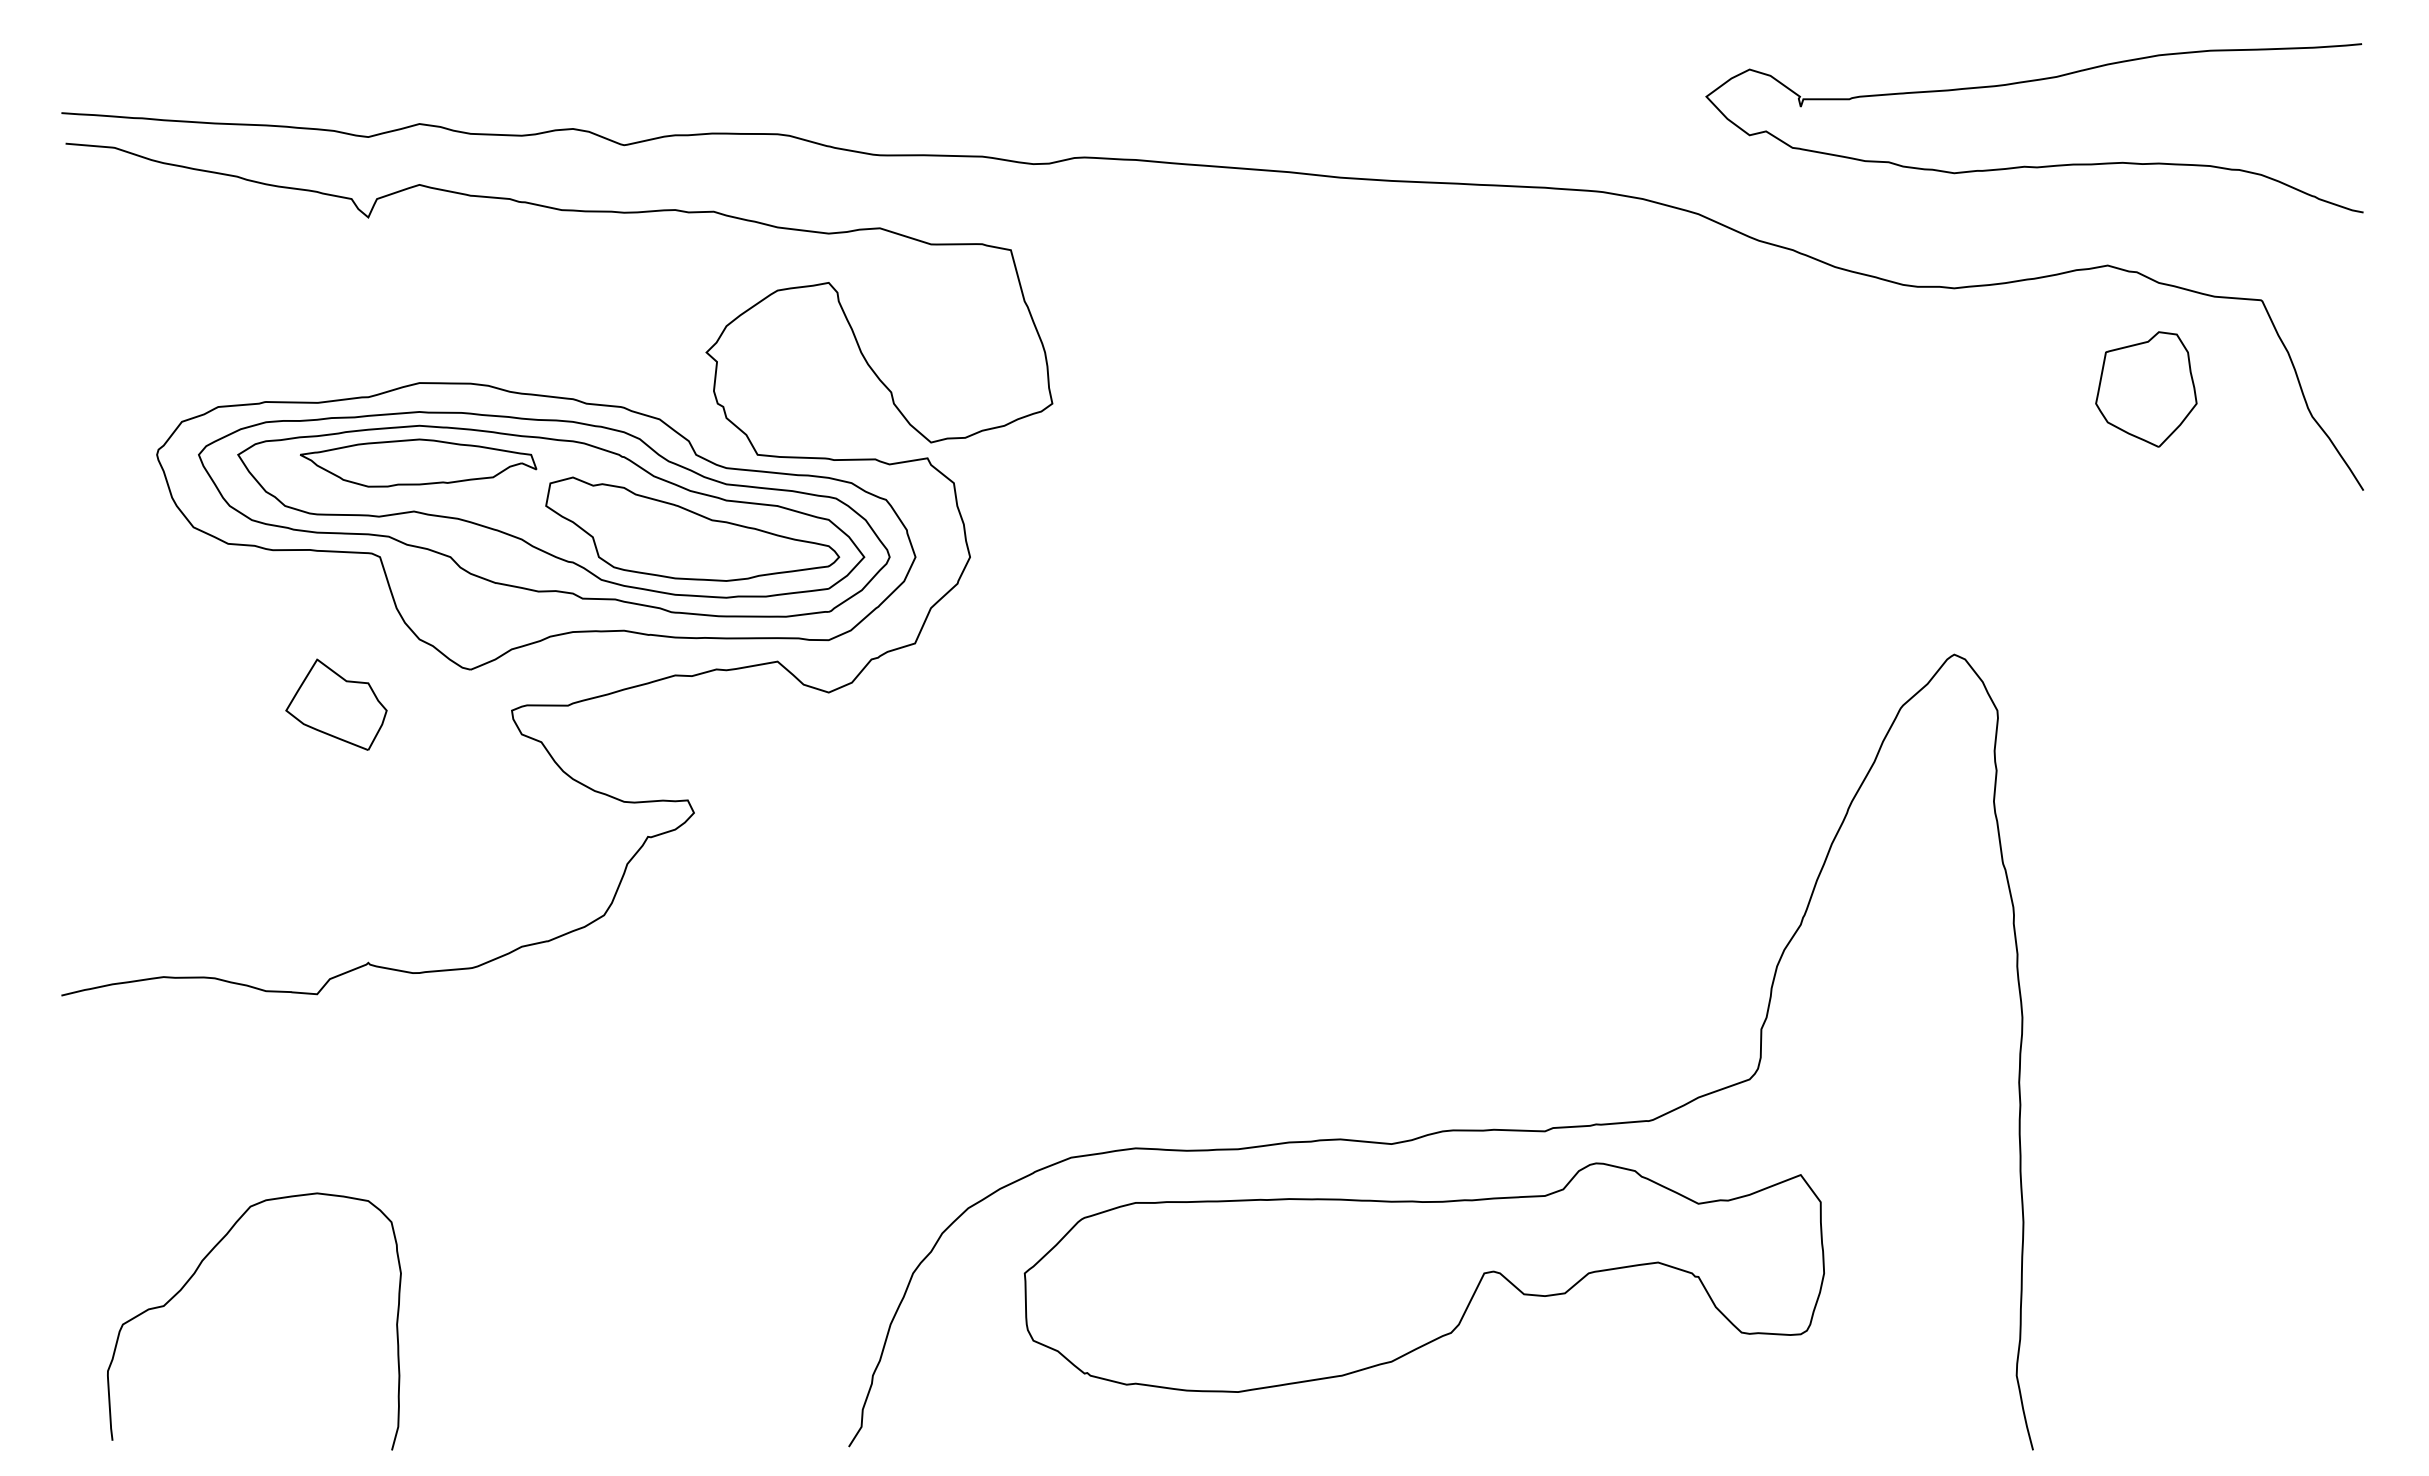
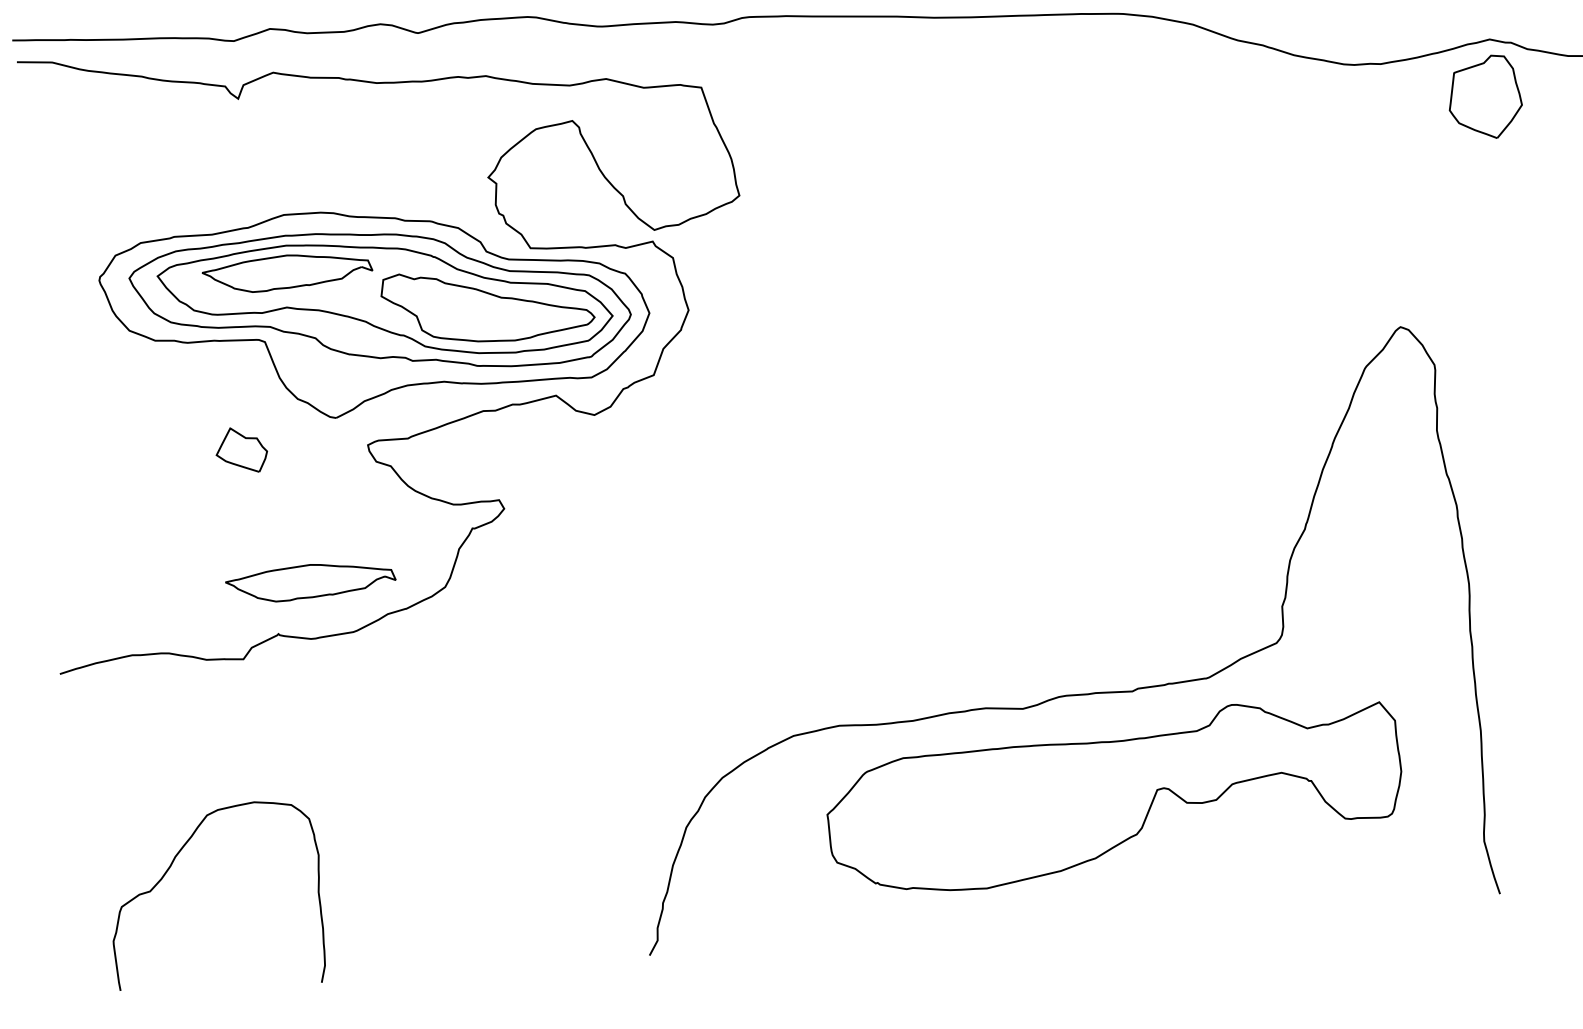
part: (2146, 389) -> (1485, 97), moved
part: (336, 704) -> (241, 450), size x0.7
part: (418, 893) -> (310, 581), added
part: (1423, 1277) -> (1113, 796), moved

